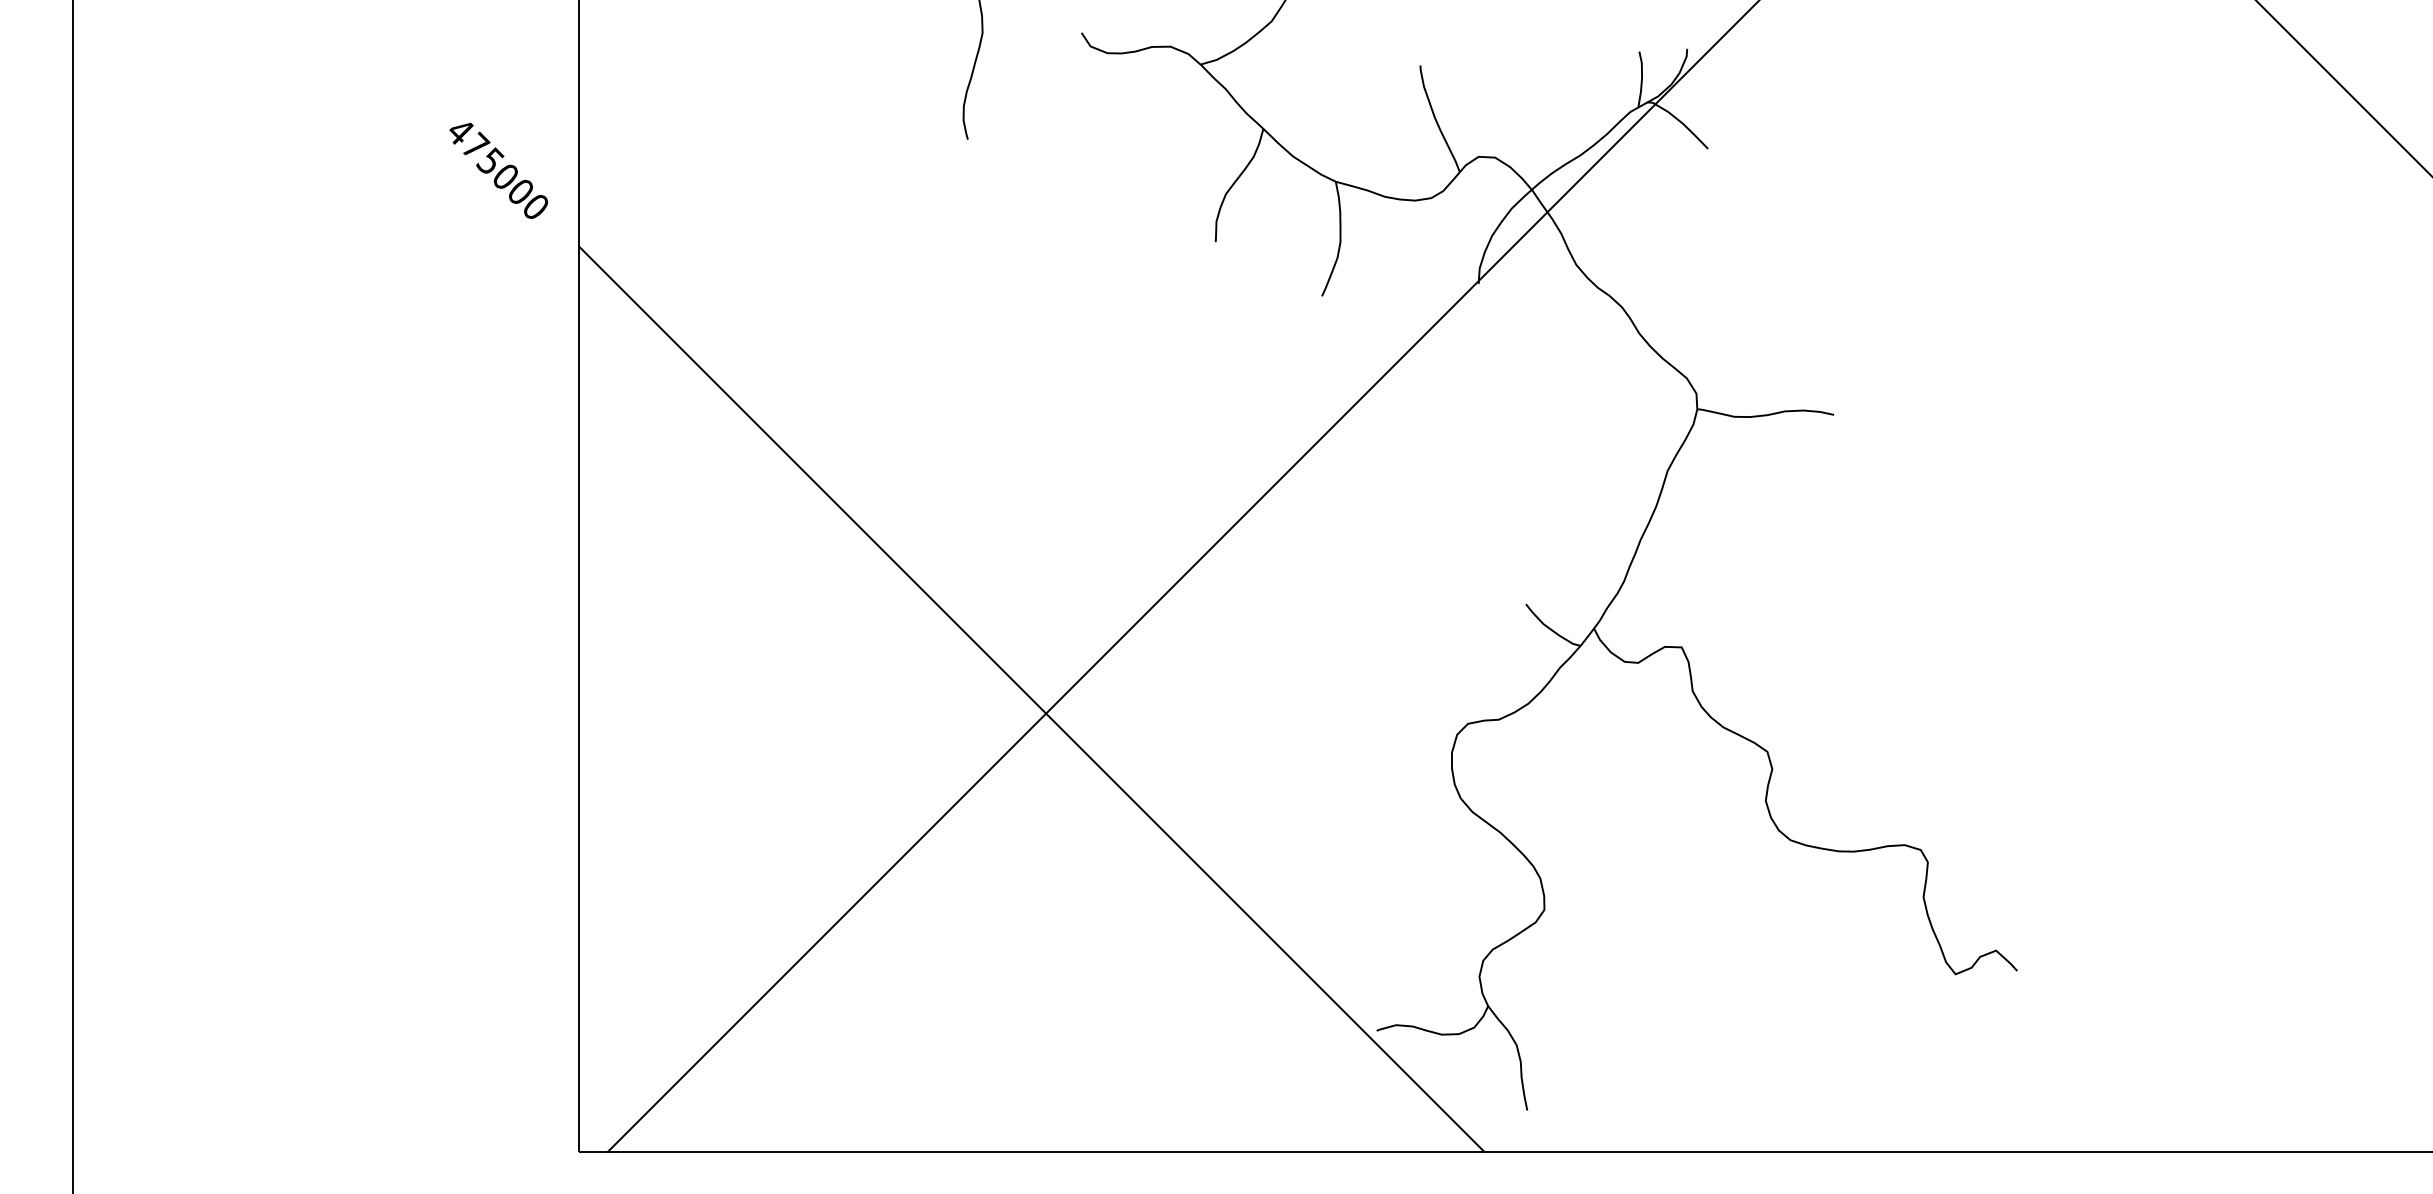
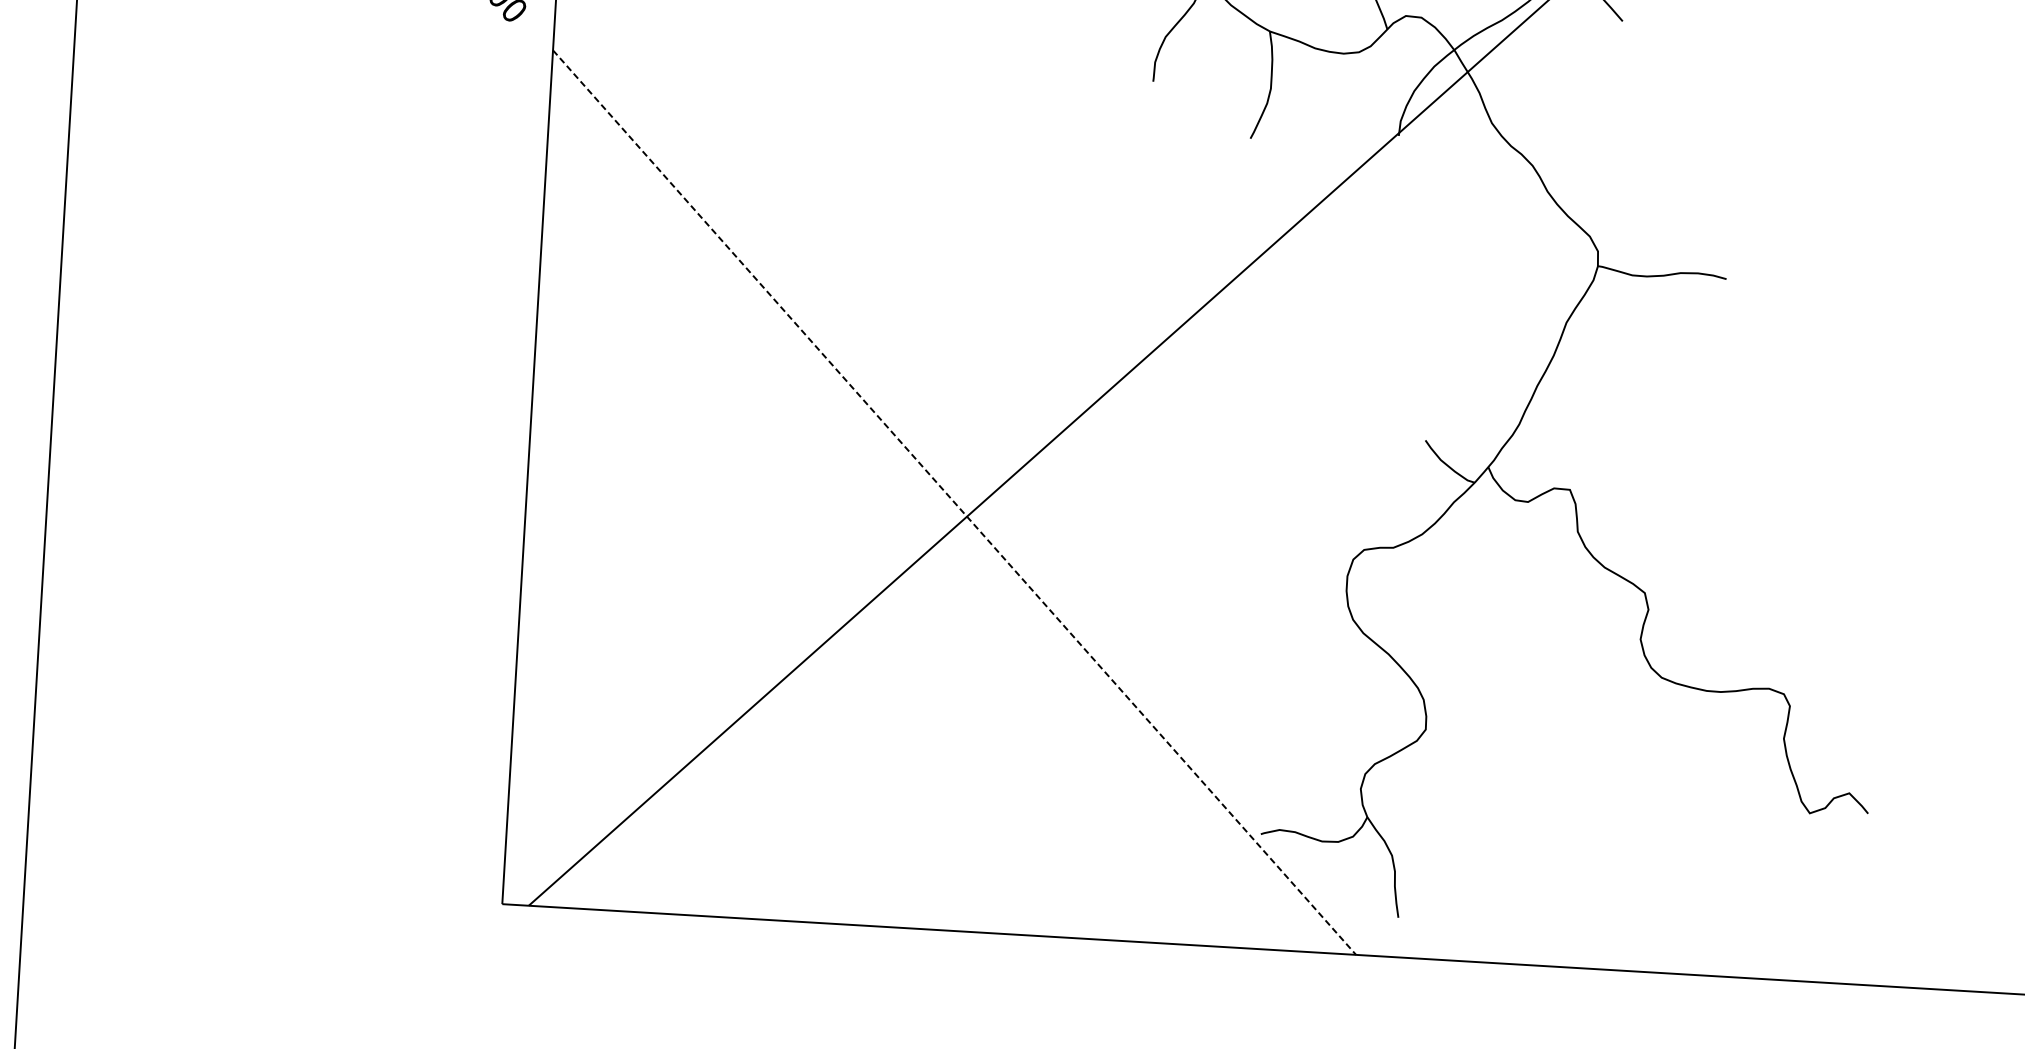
line: (1032, 699) -> (954, 502), solid -> dashed

